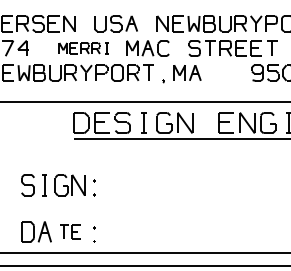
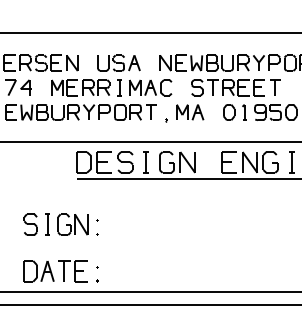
part: (83, 48) -> (86, 87), size x1.43
part: (231, 73) -> (234, 112), added
part: (69, 232) -> (72, 271), size x1.43

